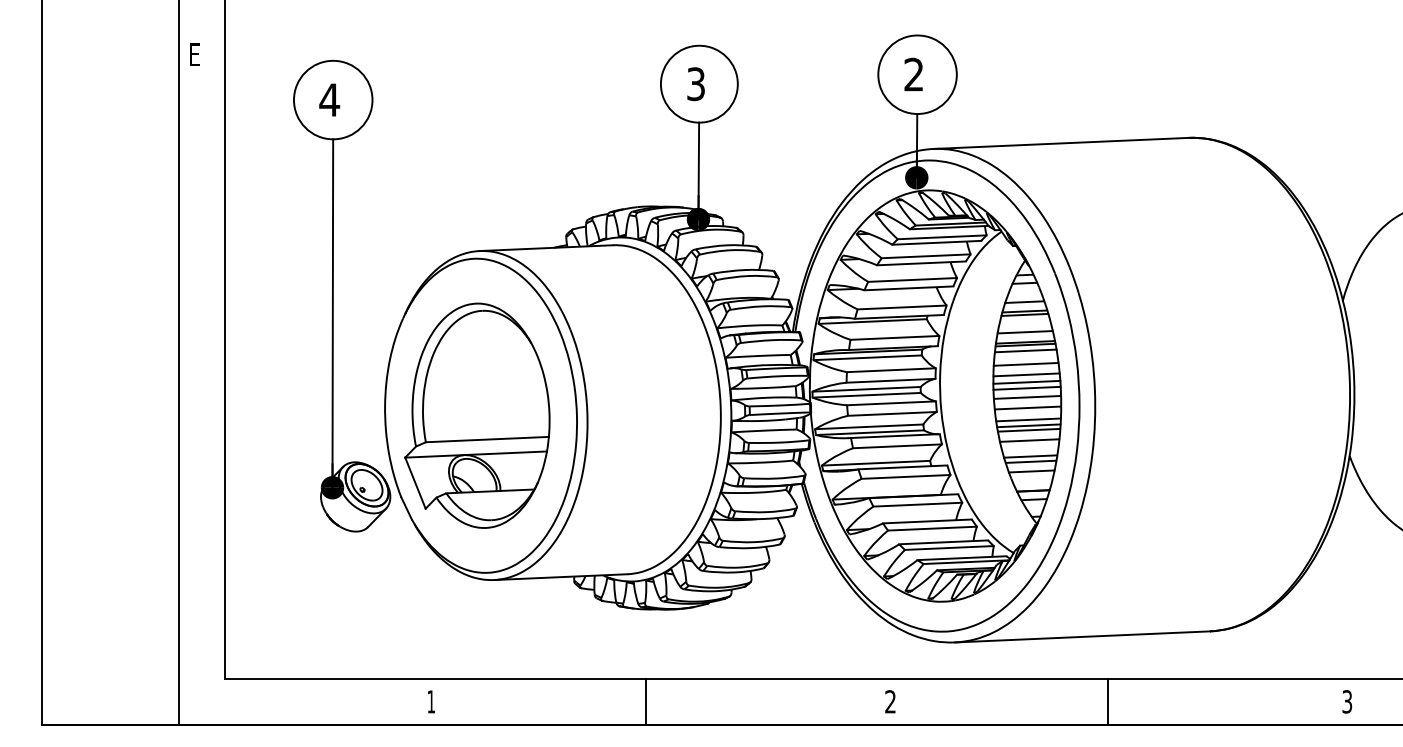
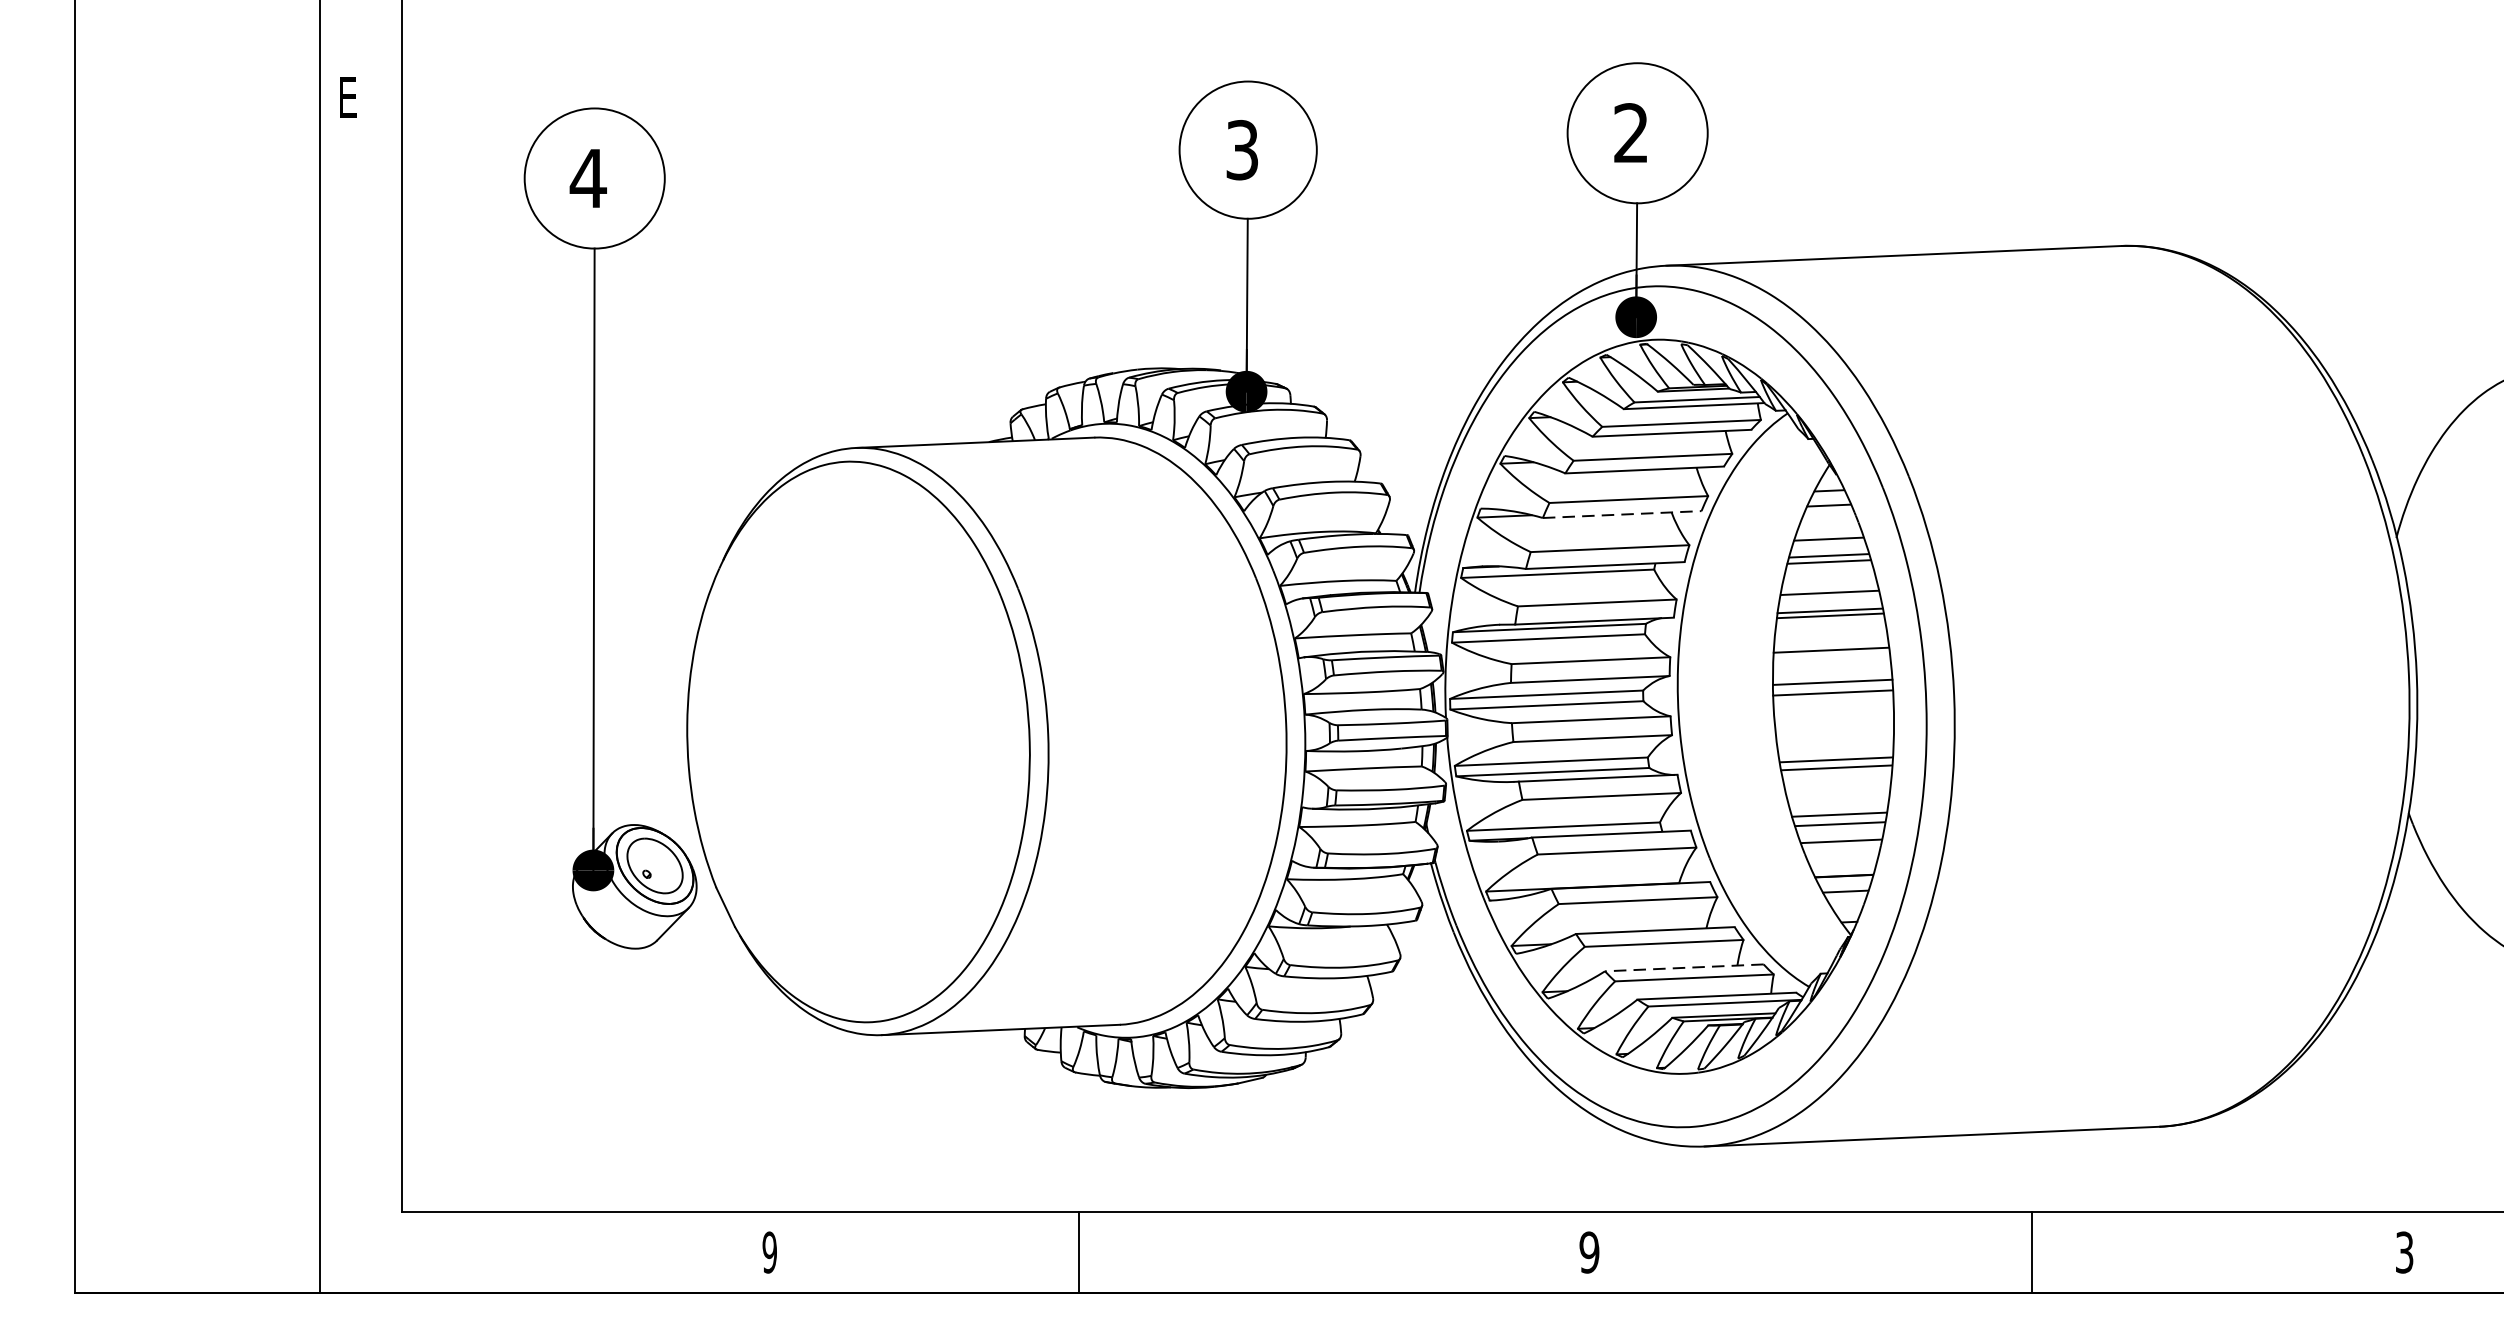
line: (909, 288) -> (1623, 514), solid -> dashed
line: (1025, 350) -> (1830, 625), removed
line: (1026, 374) -> (1832, 668), removed
line: (1027, 396) -> (1833, 707), removed
line: (1027, 407) -> (1833, 727), removed
part: (477, 415) -> (852, 741), removed
line: (1028, 419) -> (1835, 748), removed
line: (1029, 440) -> (1837, 786), removed
line: (943, 542) -> (1683, 968), solid -> dashed
text: (431, 701) -> (770, 1251), 1 -> 9
line: (645, 701) -> (1078, 1251), moved
text: (890, 701) -> (1589, 1251), 2 -> 9
line: (1107, 701) -> (2031, 1251), moved

